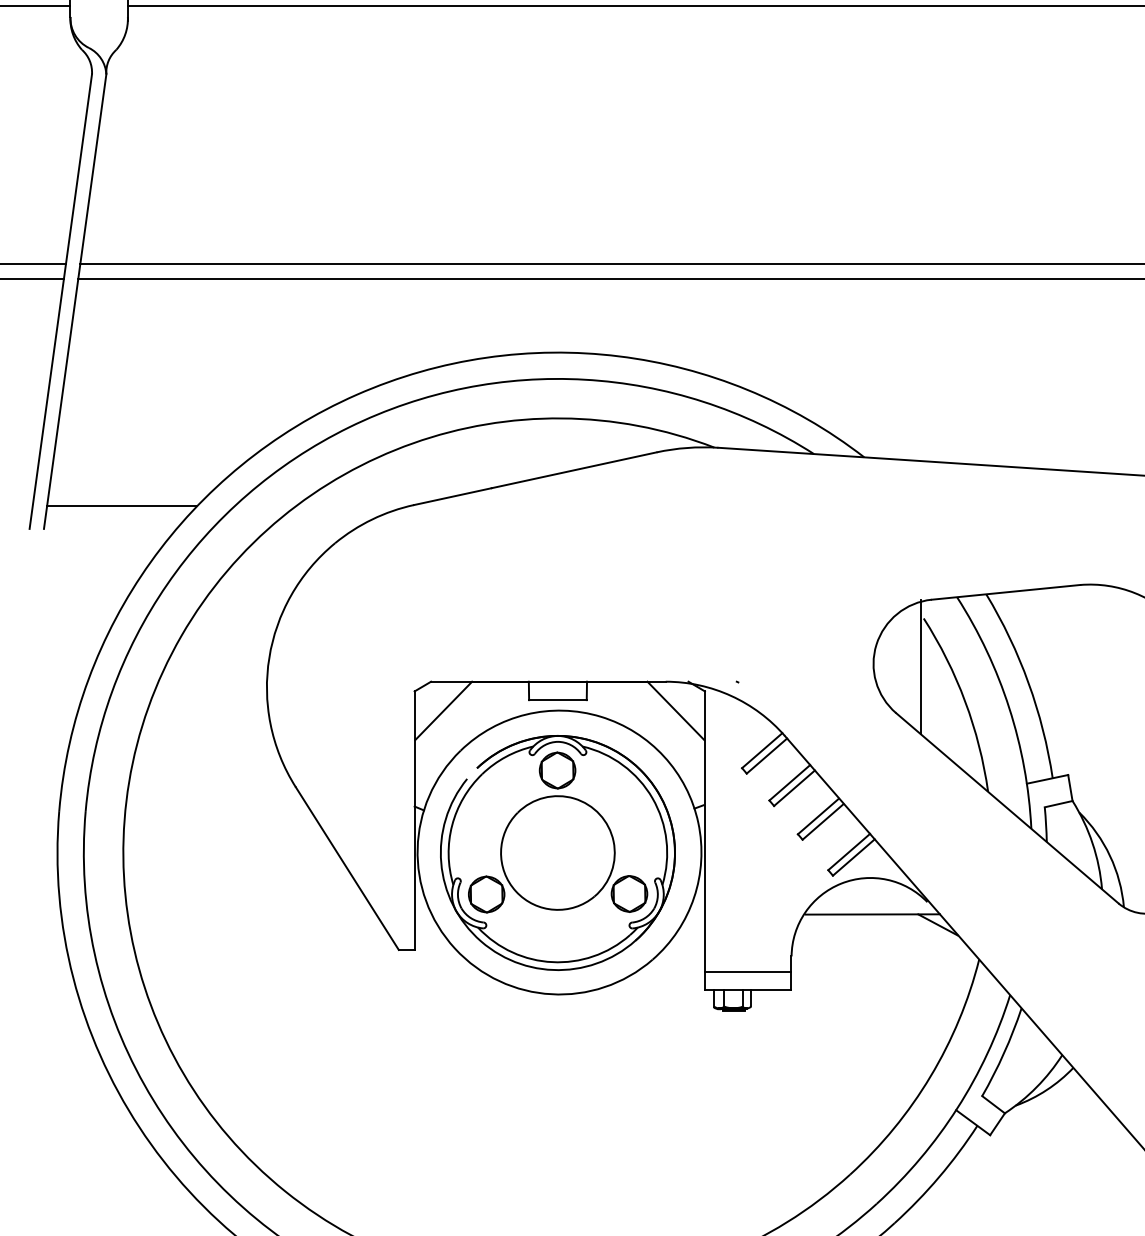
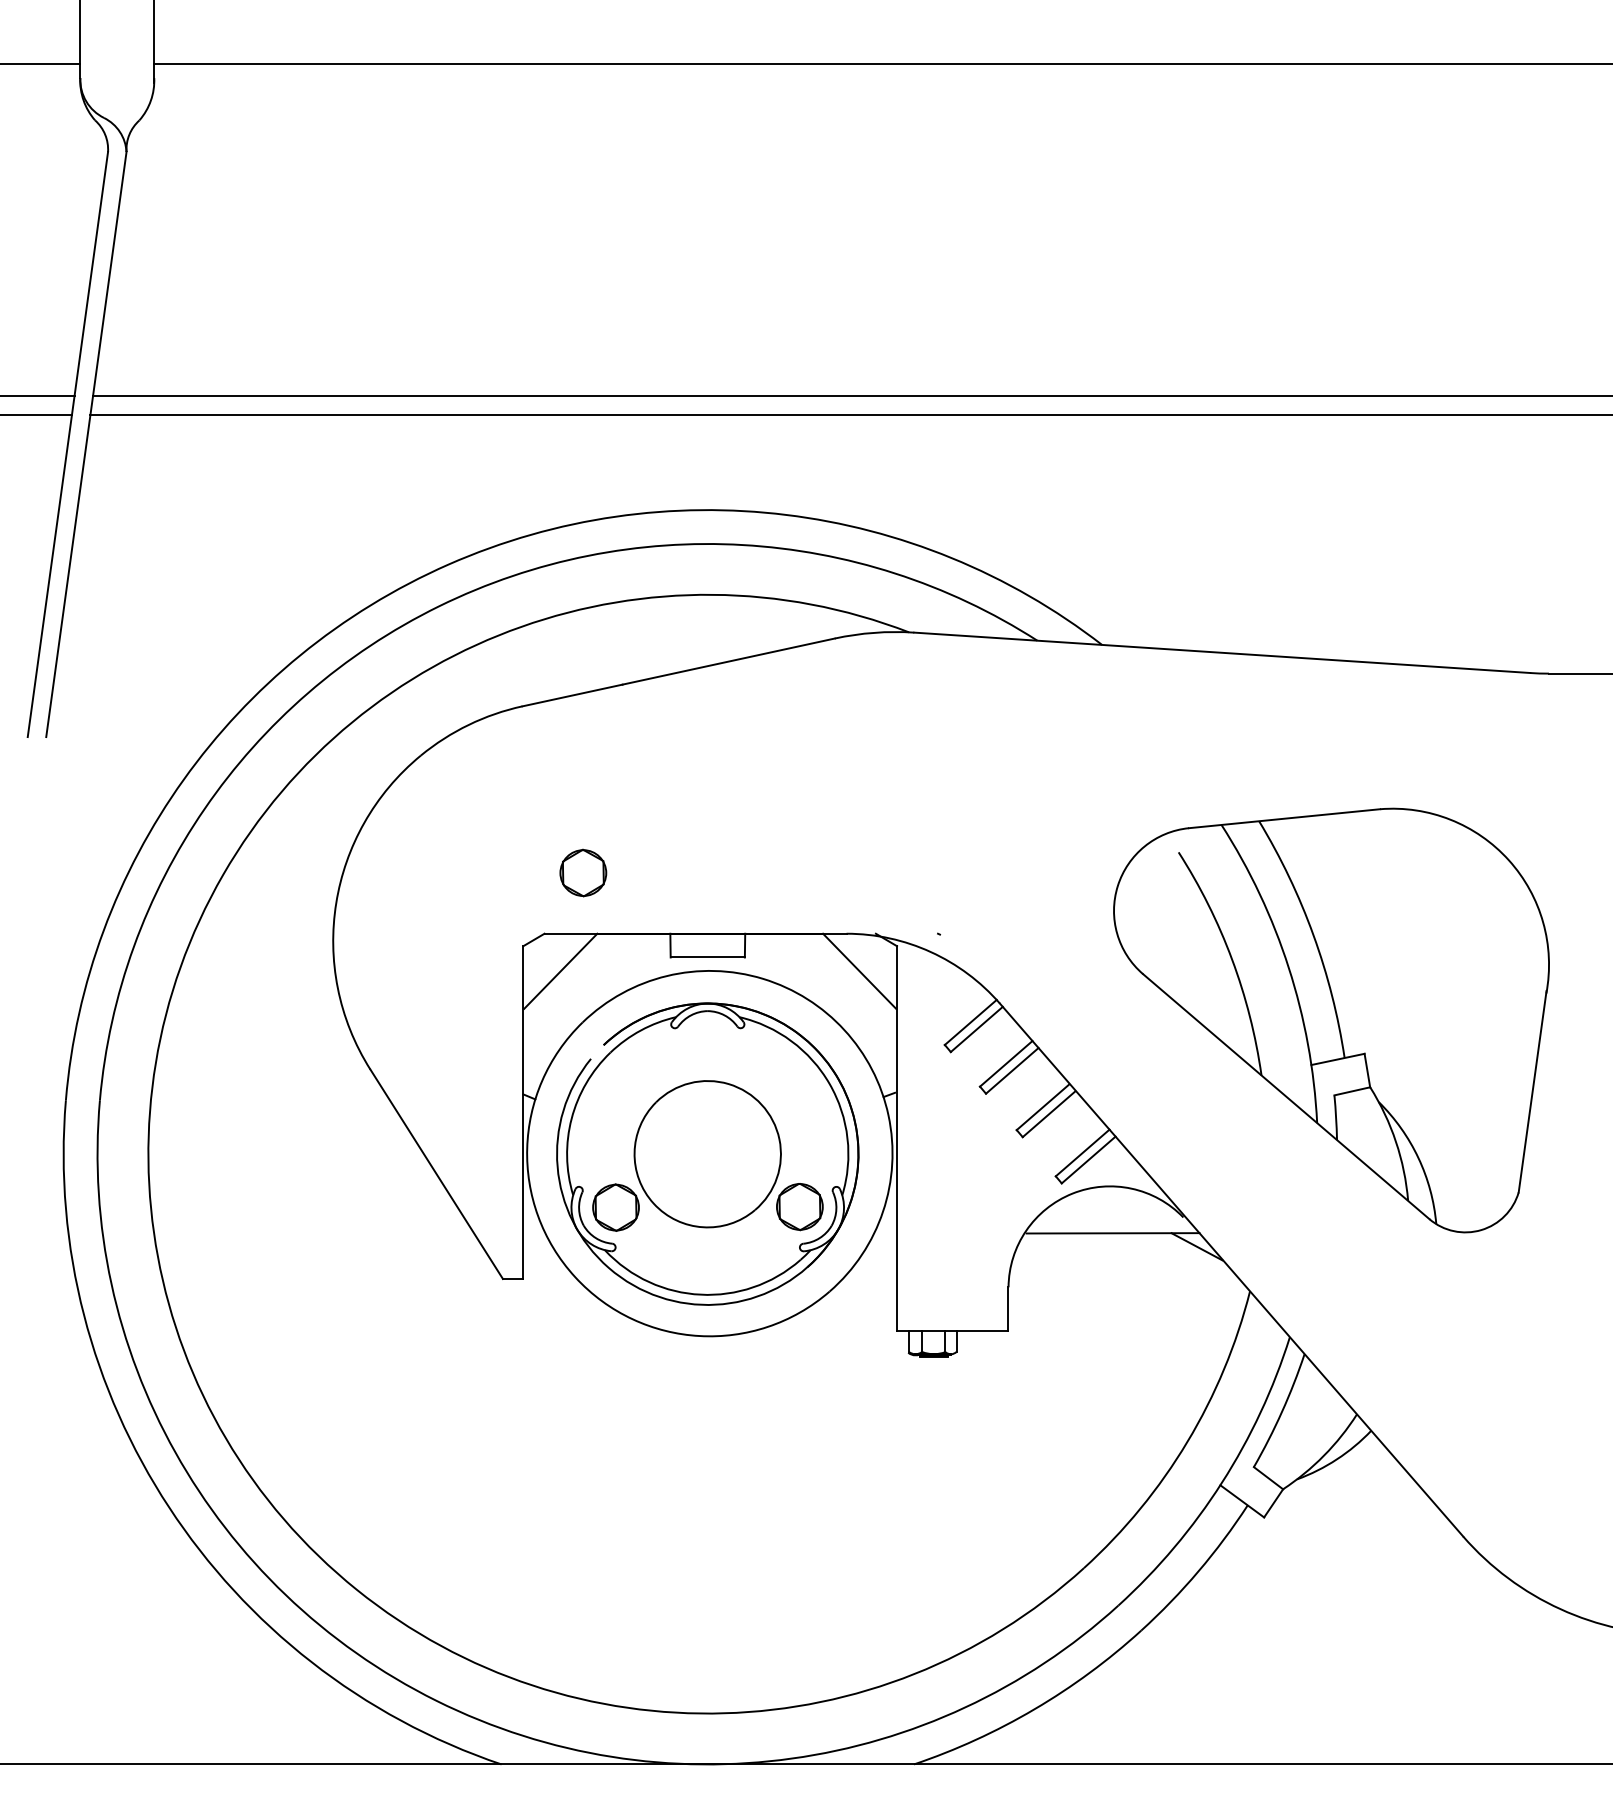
line: (121, 505) -> (146, 707), removed
line: (920, 666) -> (1174, 914), removed
part: (557, 770) -> (583, 872), moved
line: (748, 972) -> (952, 1307), removed

